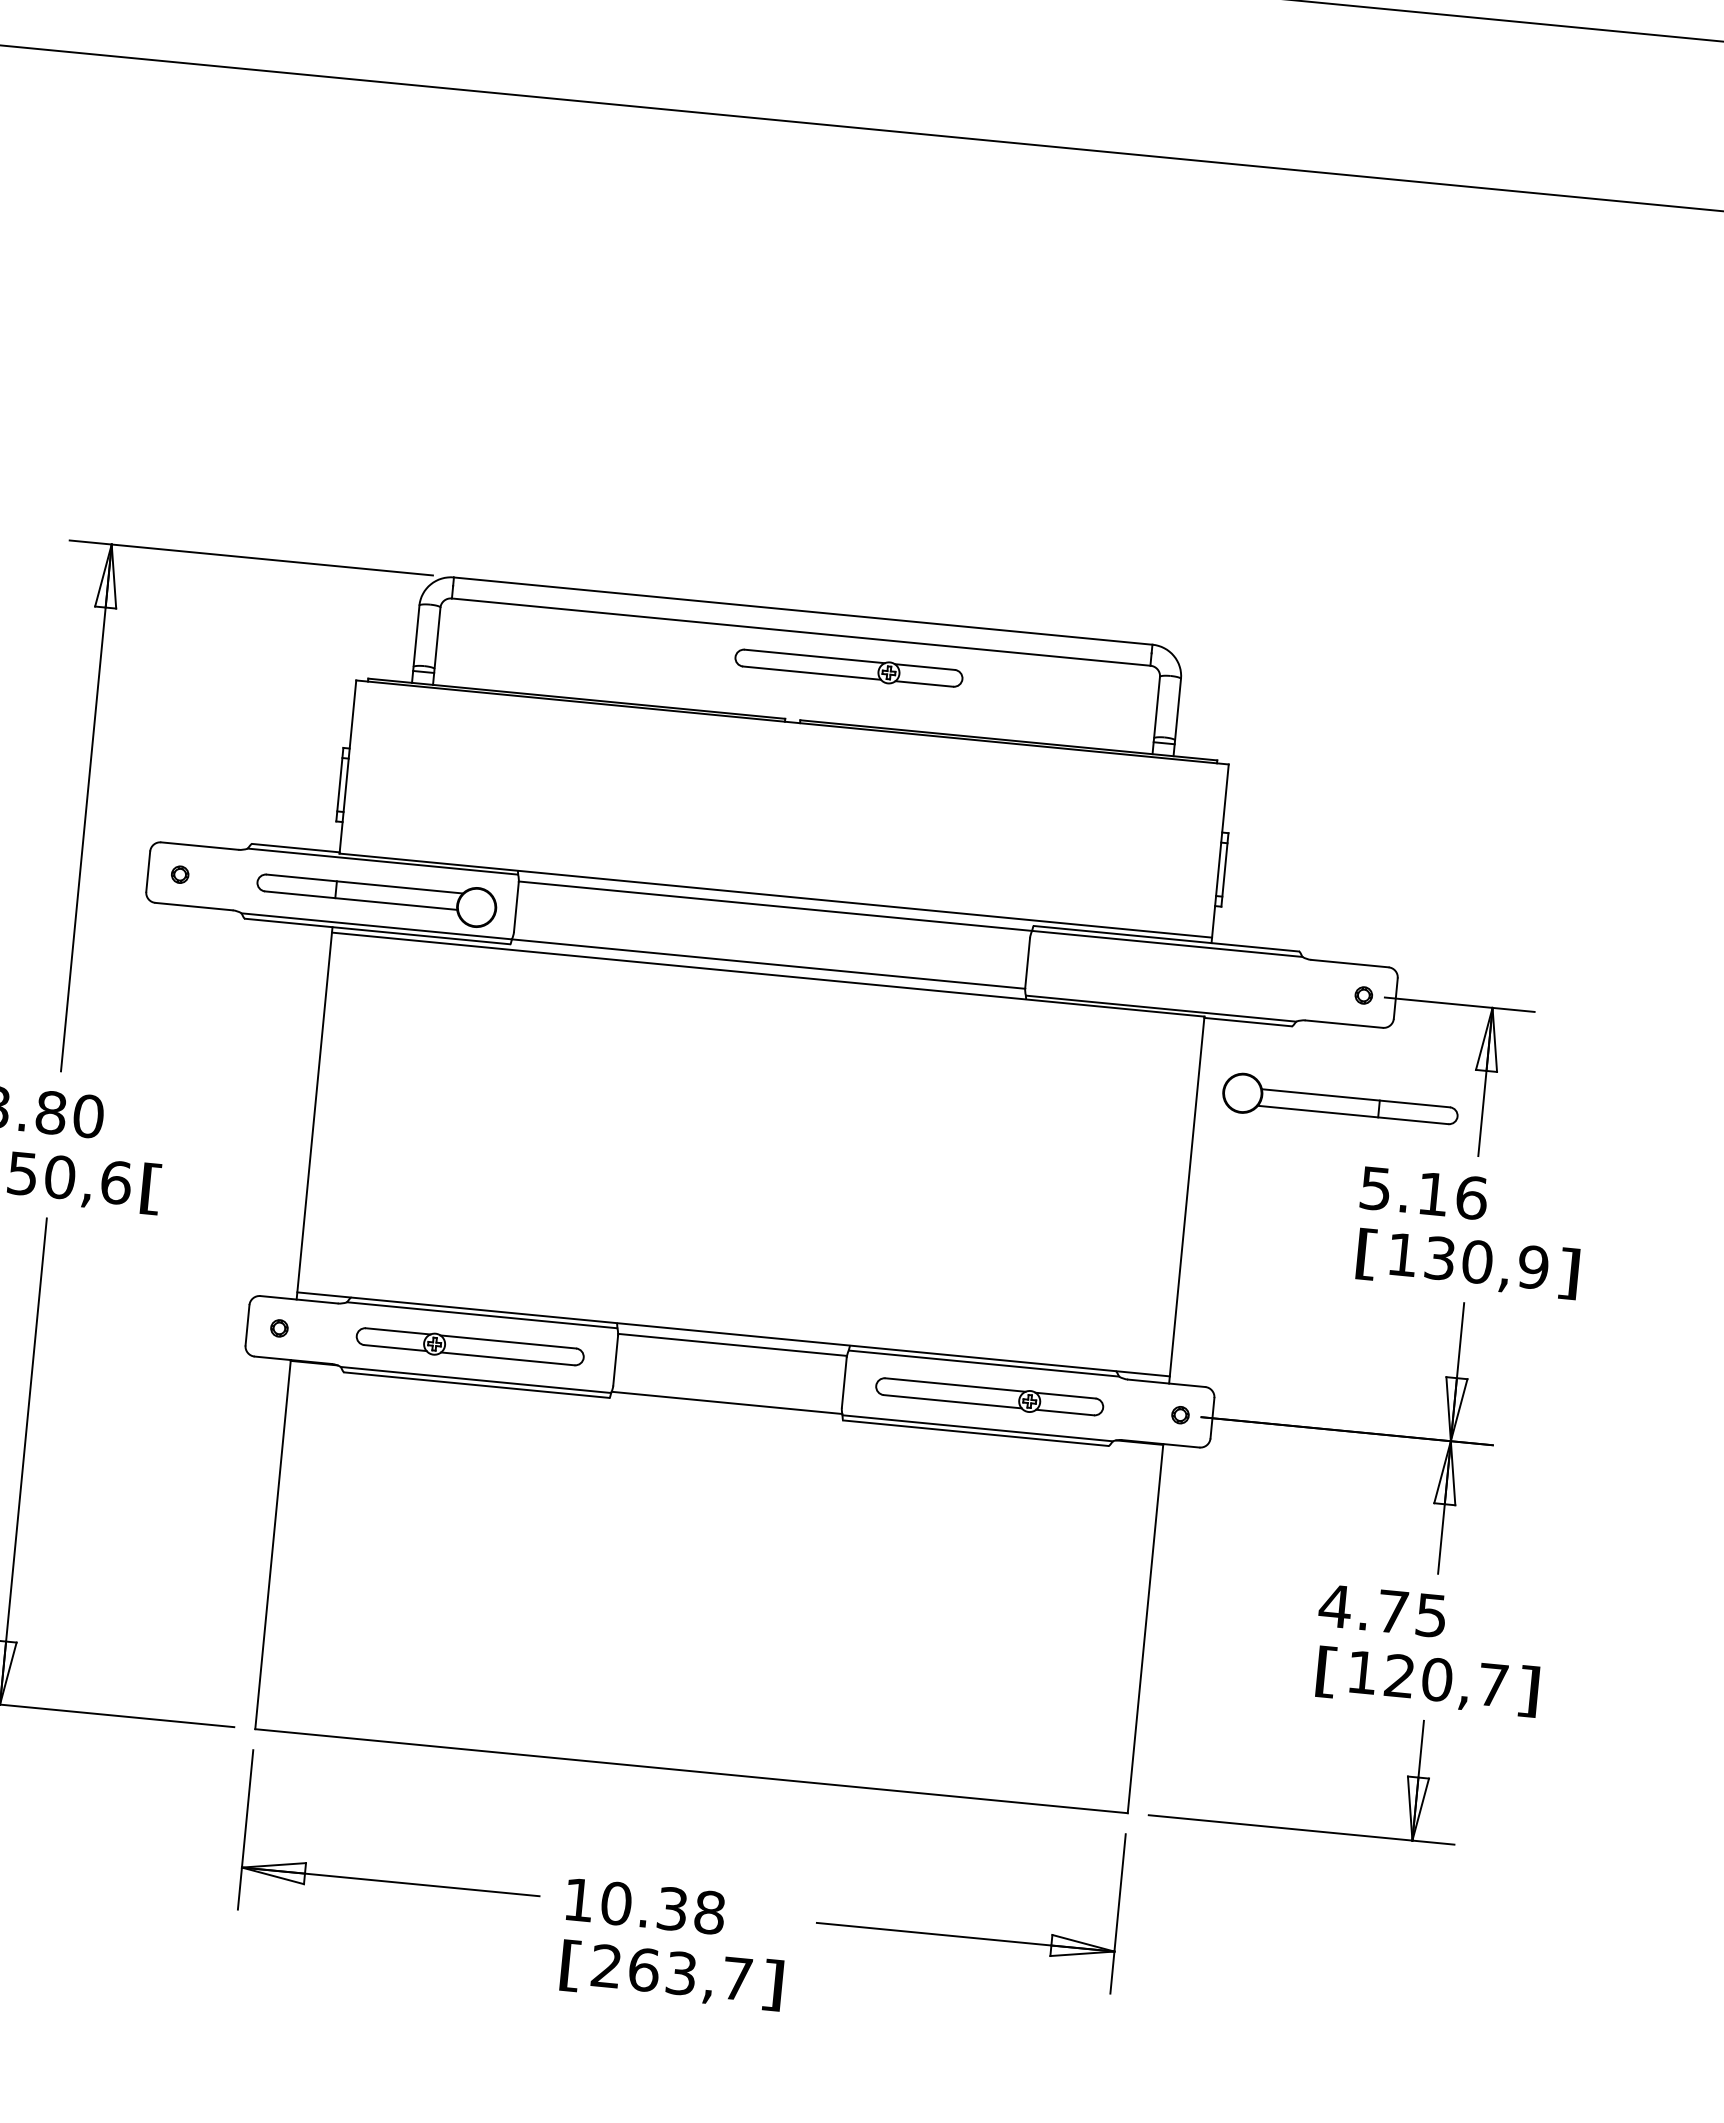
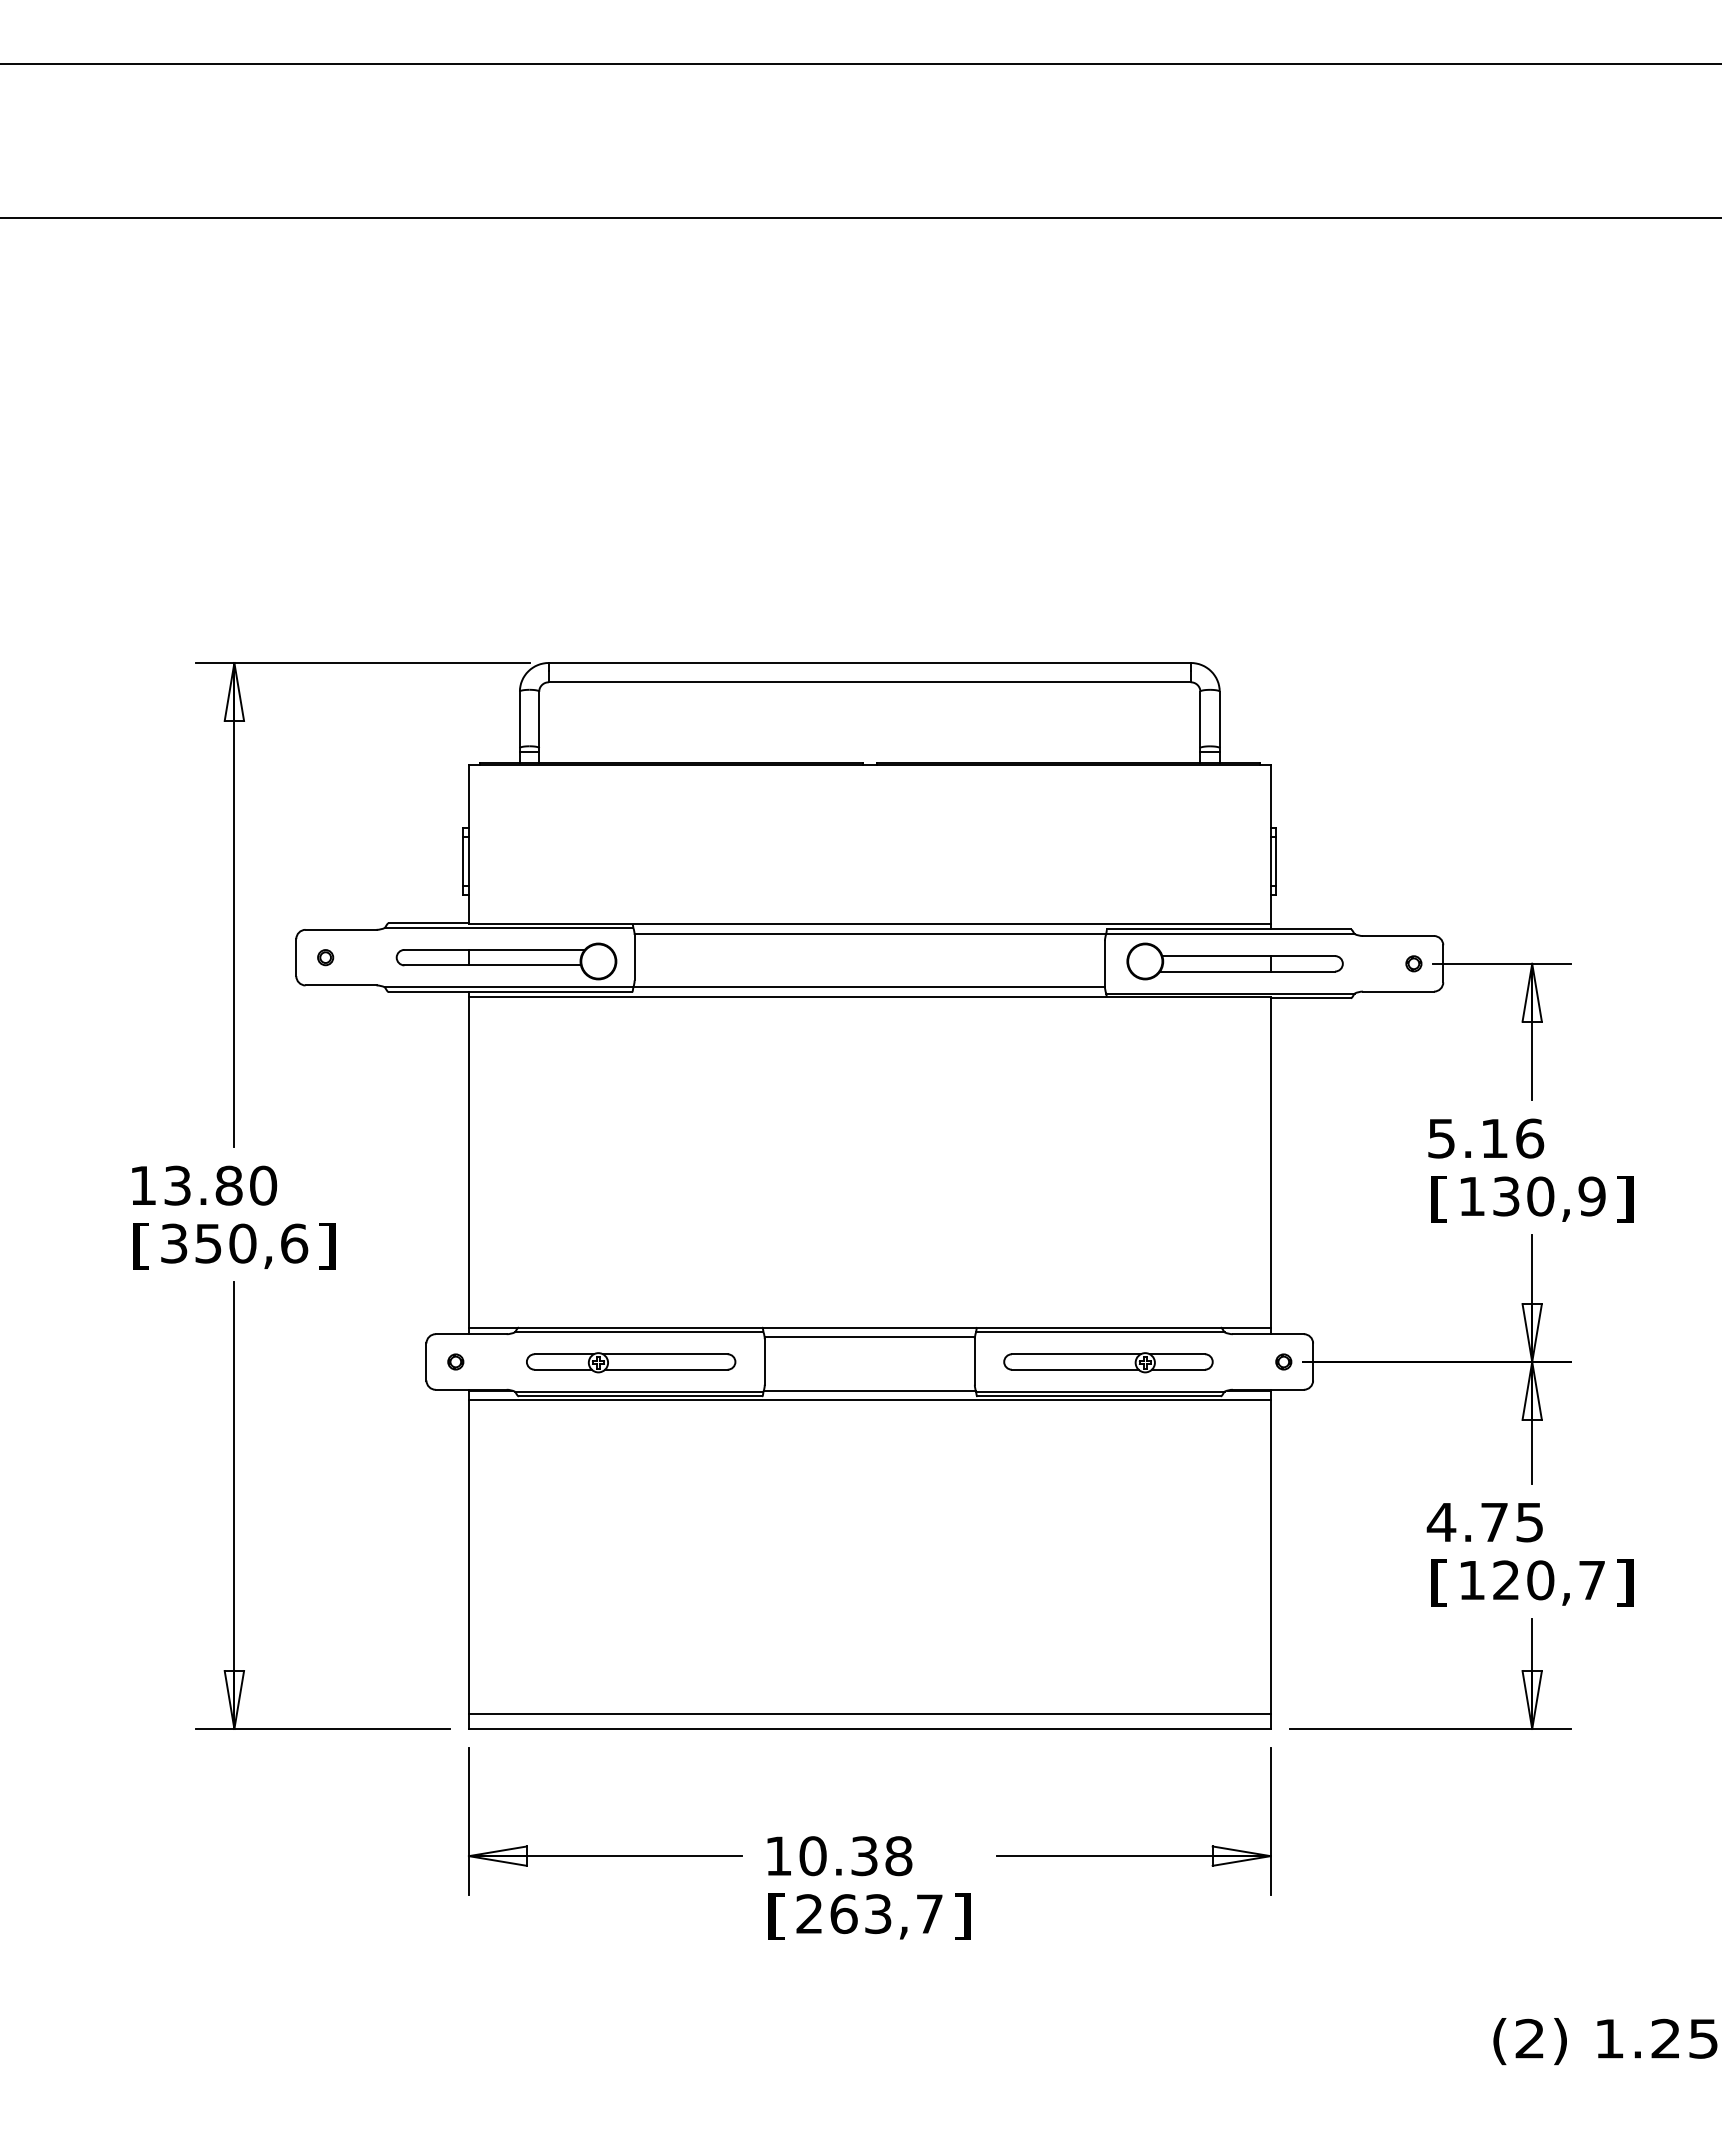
part: (848, 668) -> (916, 711), removed
part: (1339, 1102) -> (1234, 961), moved
text: (150, 1189) -> (326, 1246), [ -> ]
line: (725, 1413) -> (869, 1400), added
line: (692, 1754) -> (869, 1713), added

